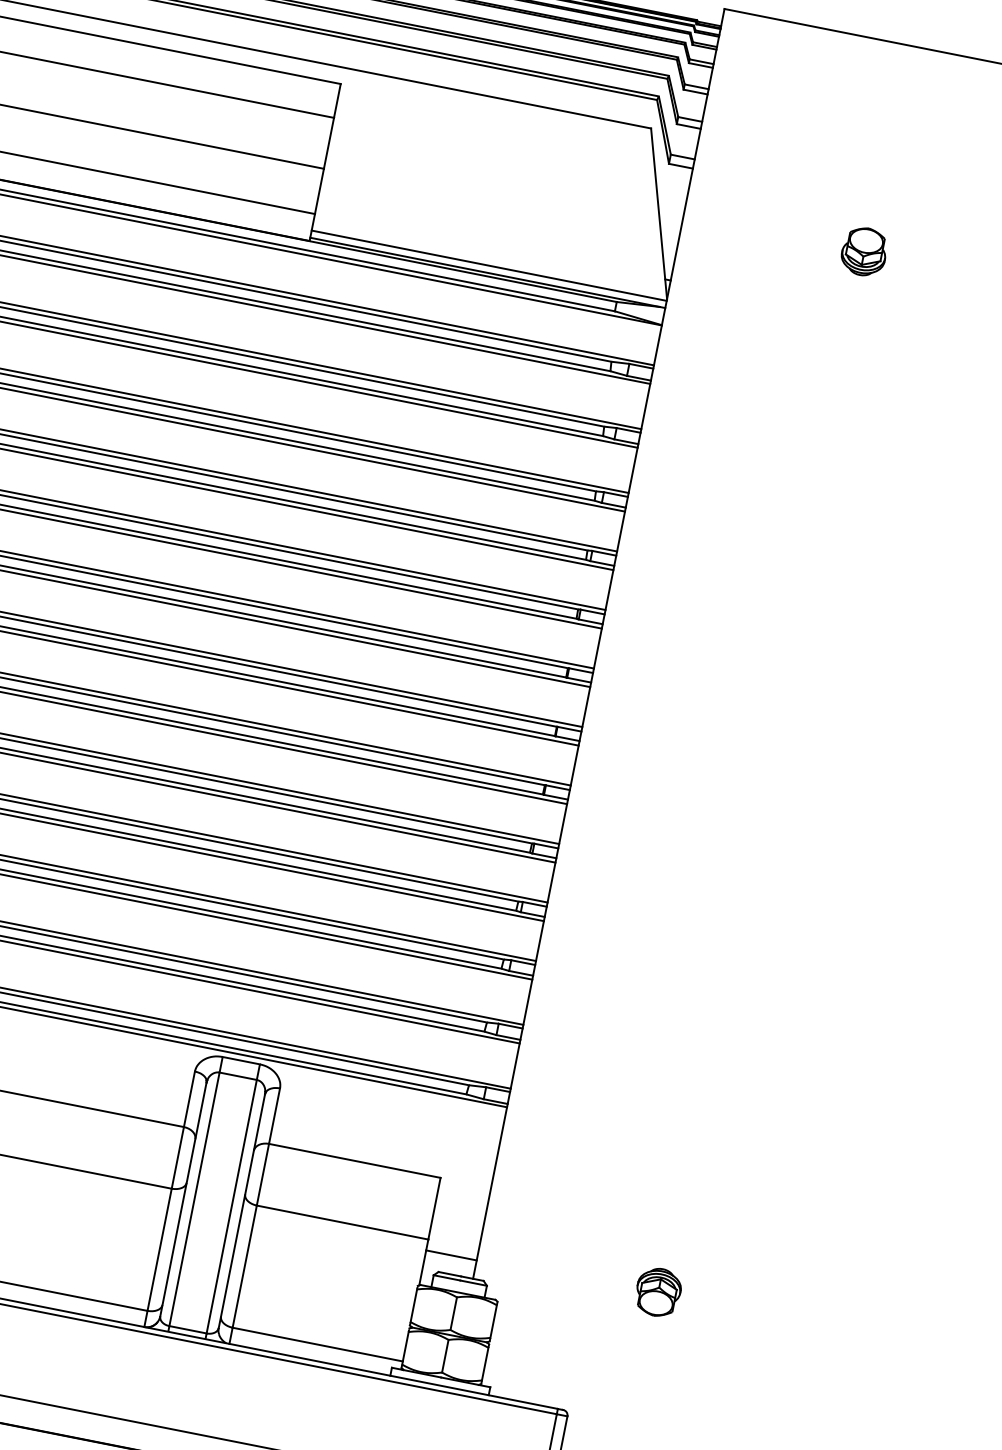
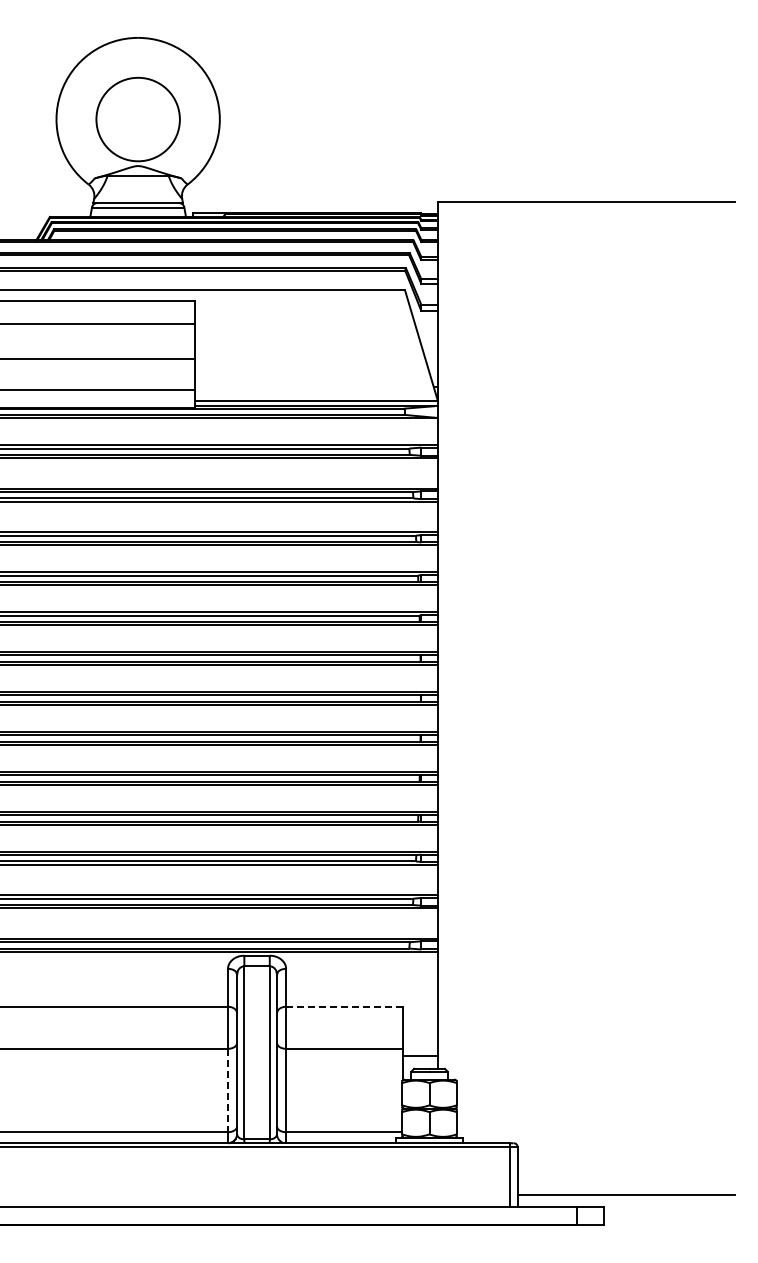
part: (863, 251) -> (560, 343), removed
line: (354, 1160) -> (344, 1006), solid -> dashed
line: (160, 1249) -> (228, 1090), solid -> dashed
part: (657, 1291) -> (560, 1053), removed

